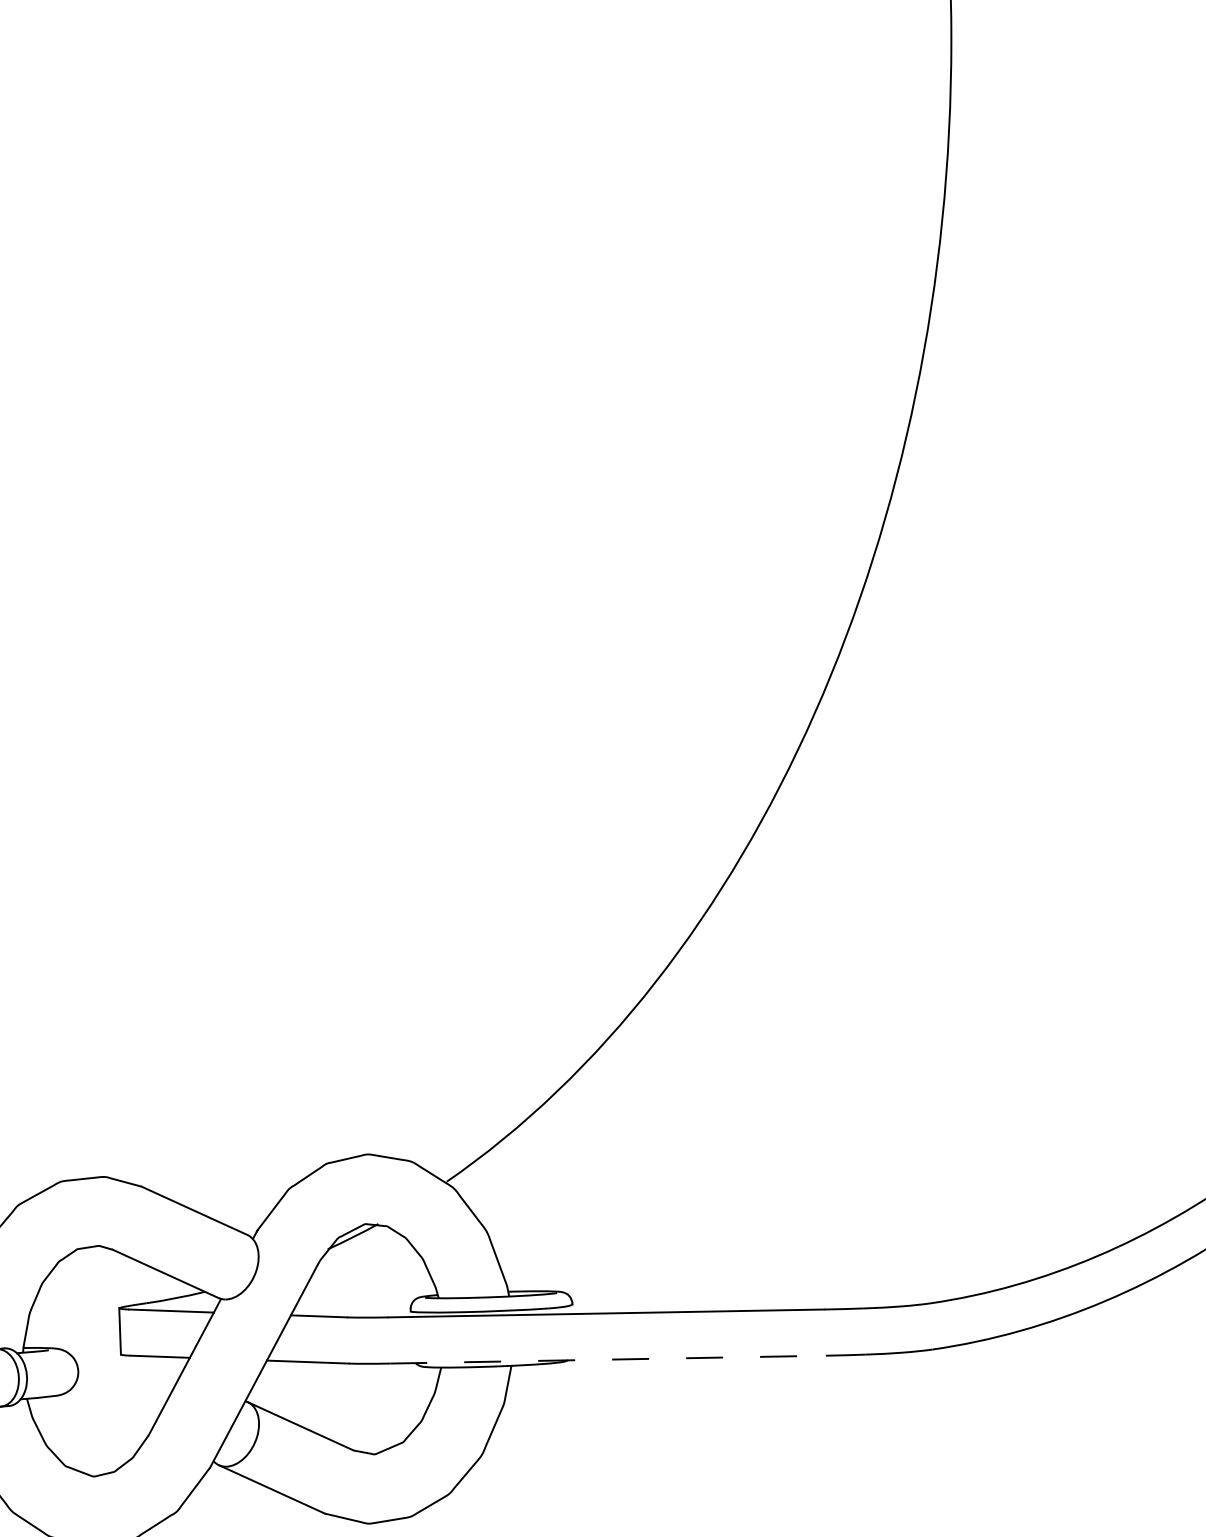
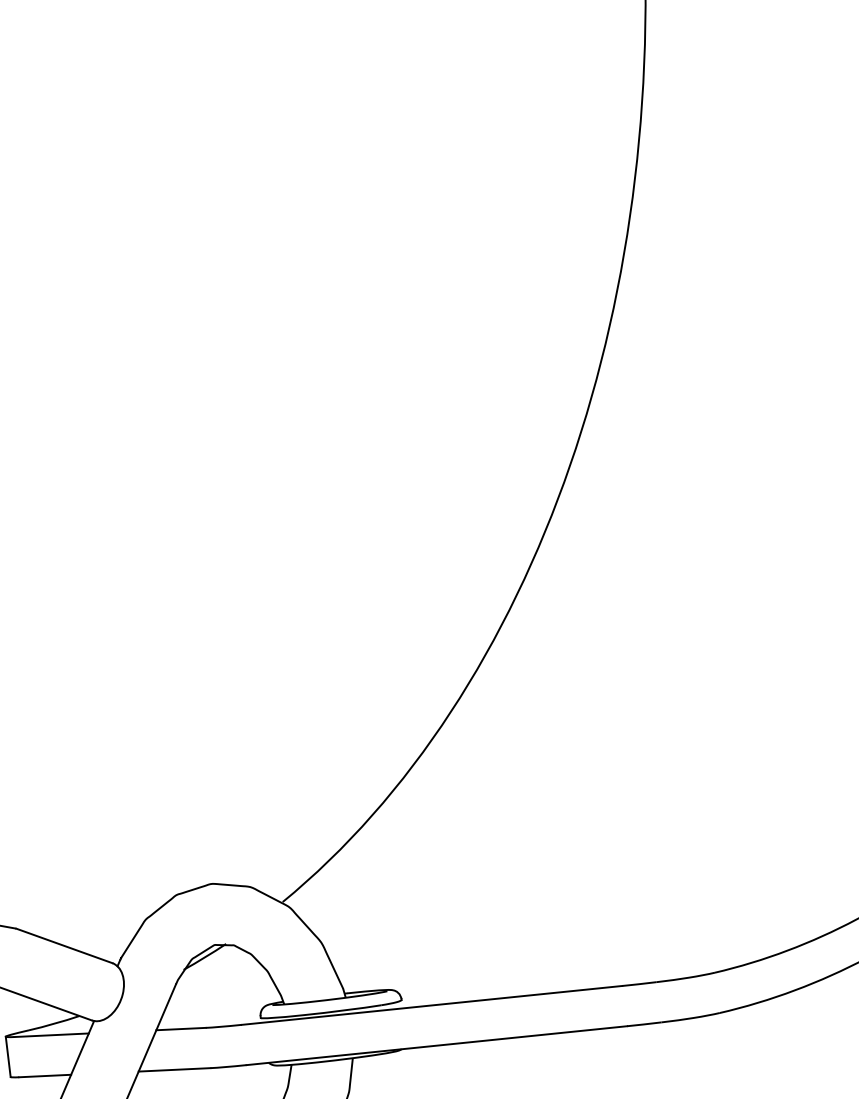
line: (608, 1359) -> (437, 1045), dashed -> solid

